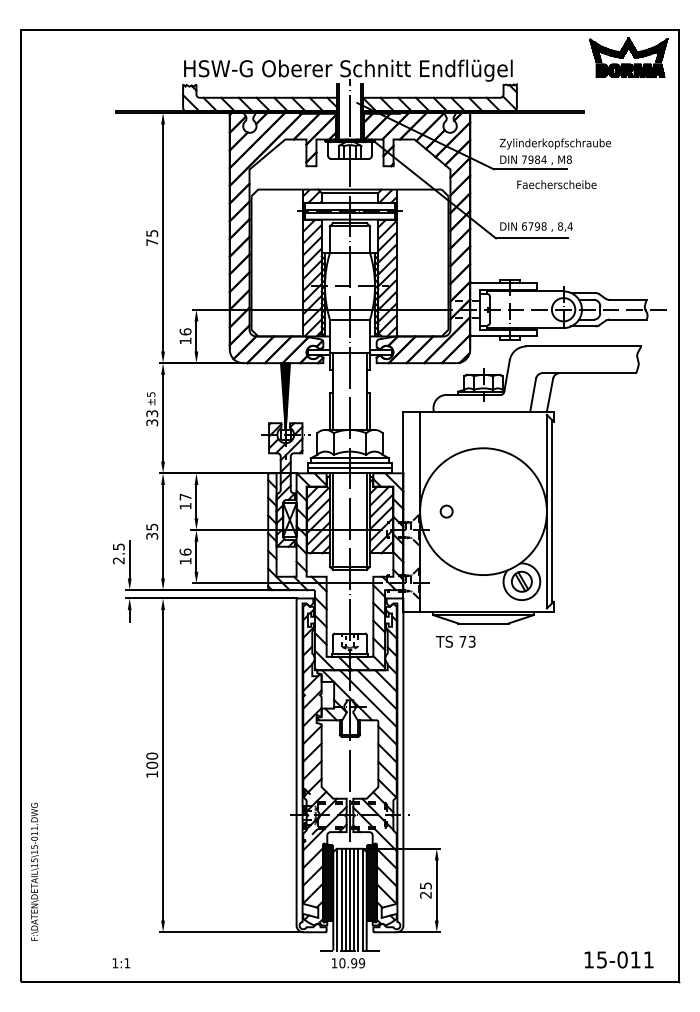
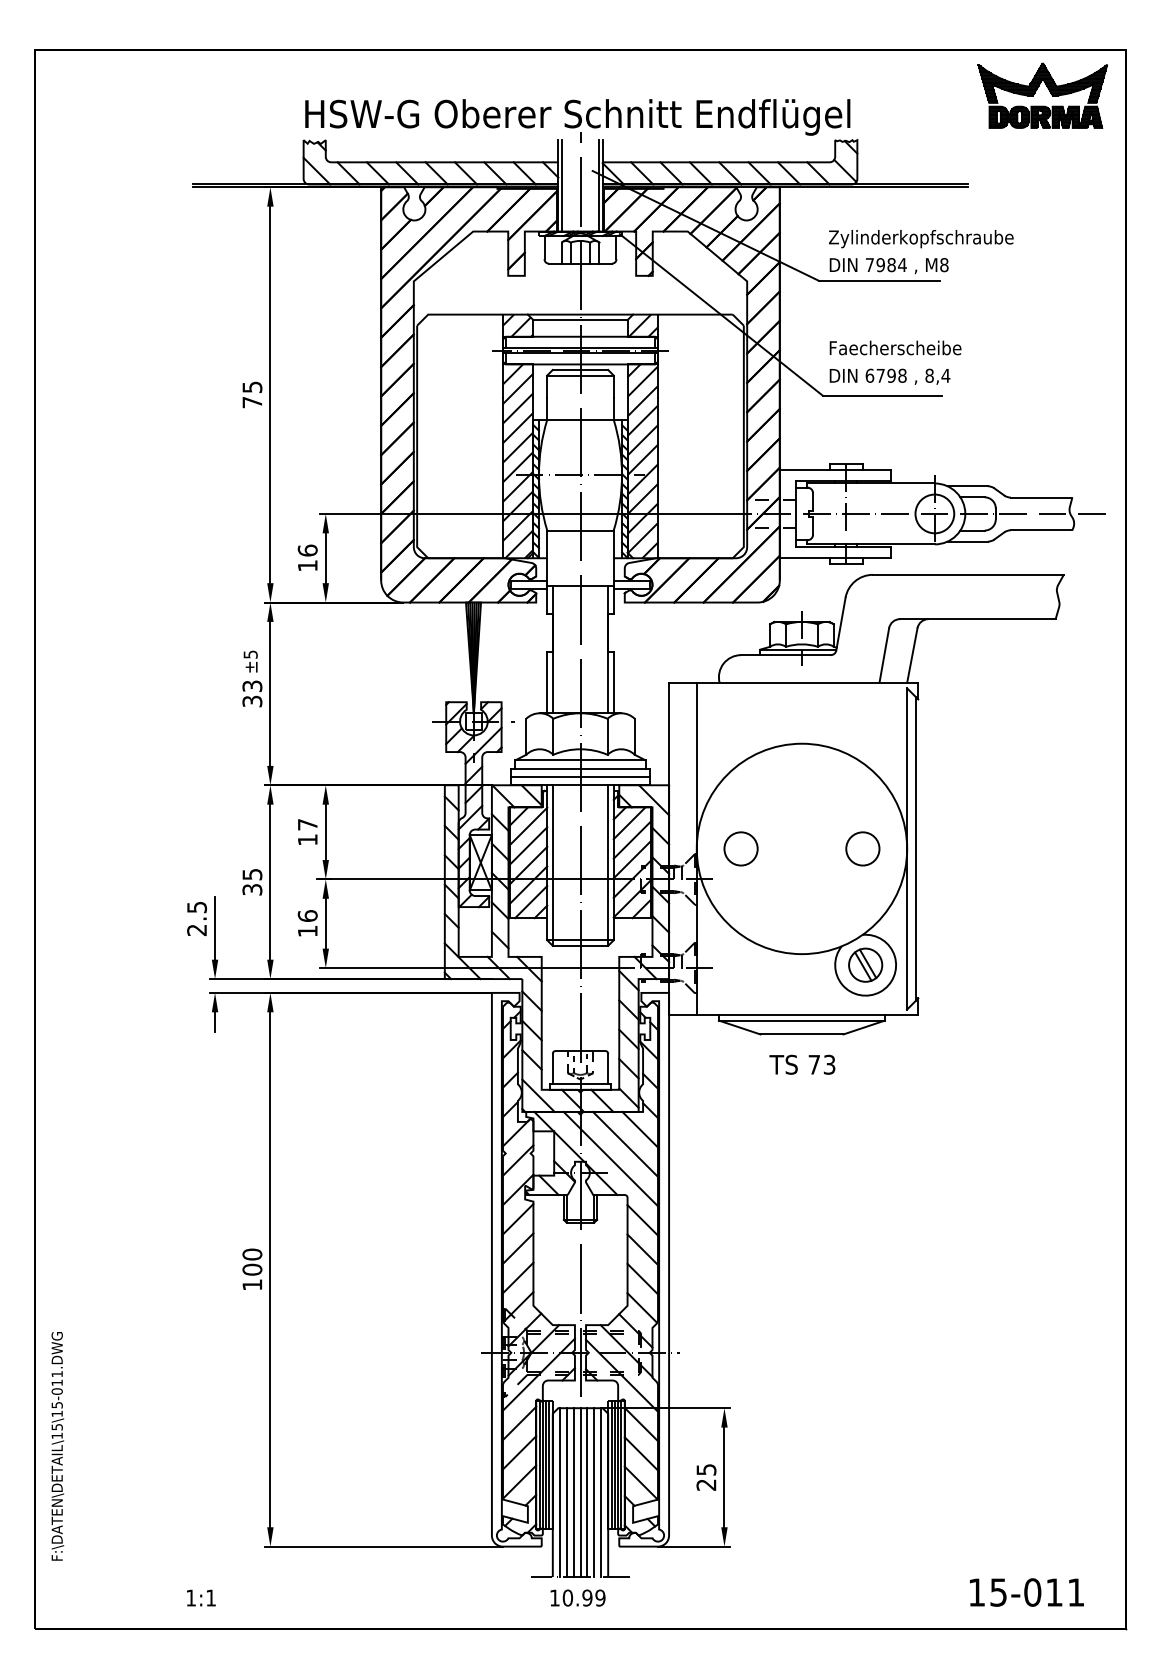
text: (556, 184) -> (894, 347), moved
circle: (446, 511) -> (740, 848), size x1.67
circle: (520, 511) -> (863, 848), added
text: (455, 641) -> (801, 1064), moved

